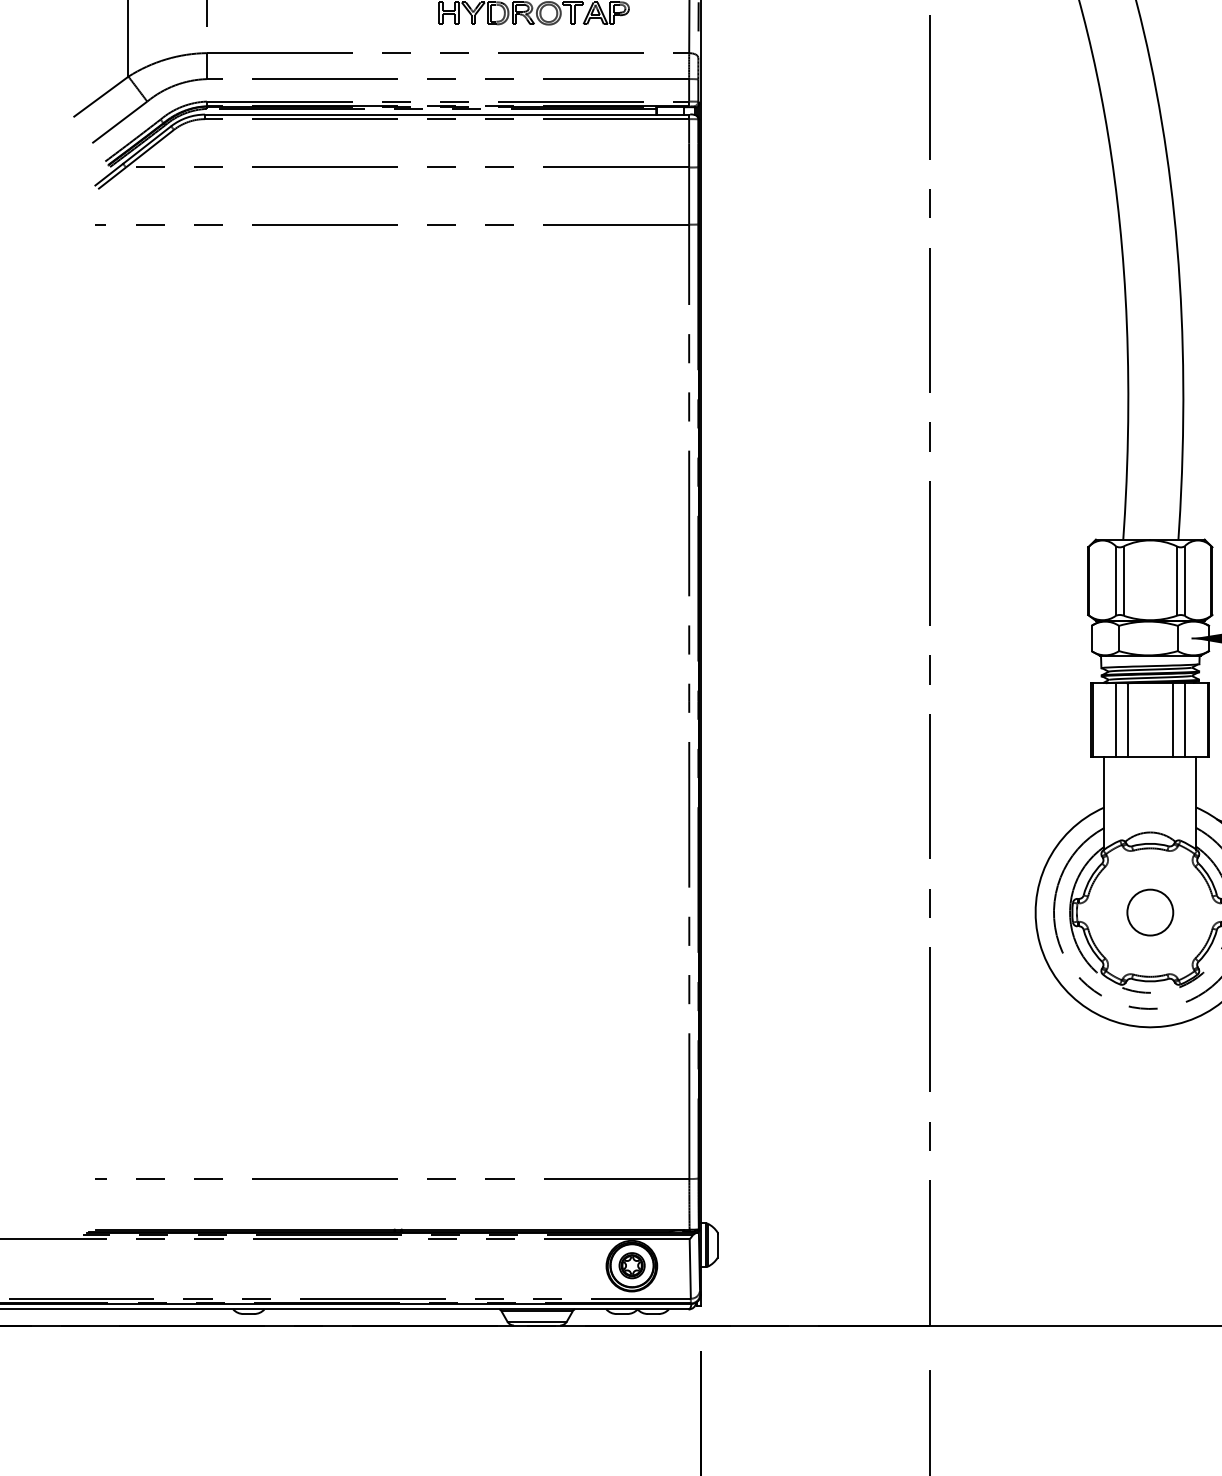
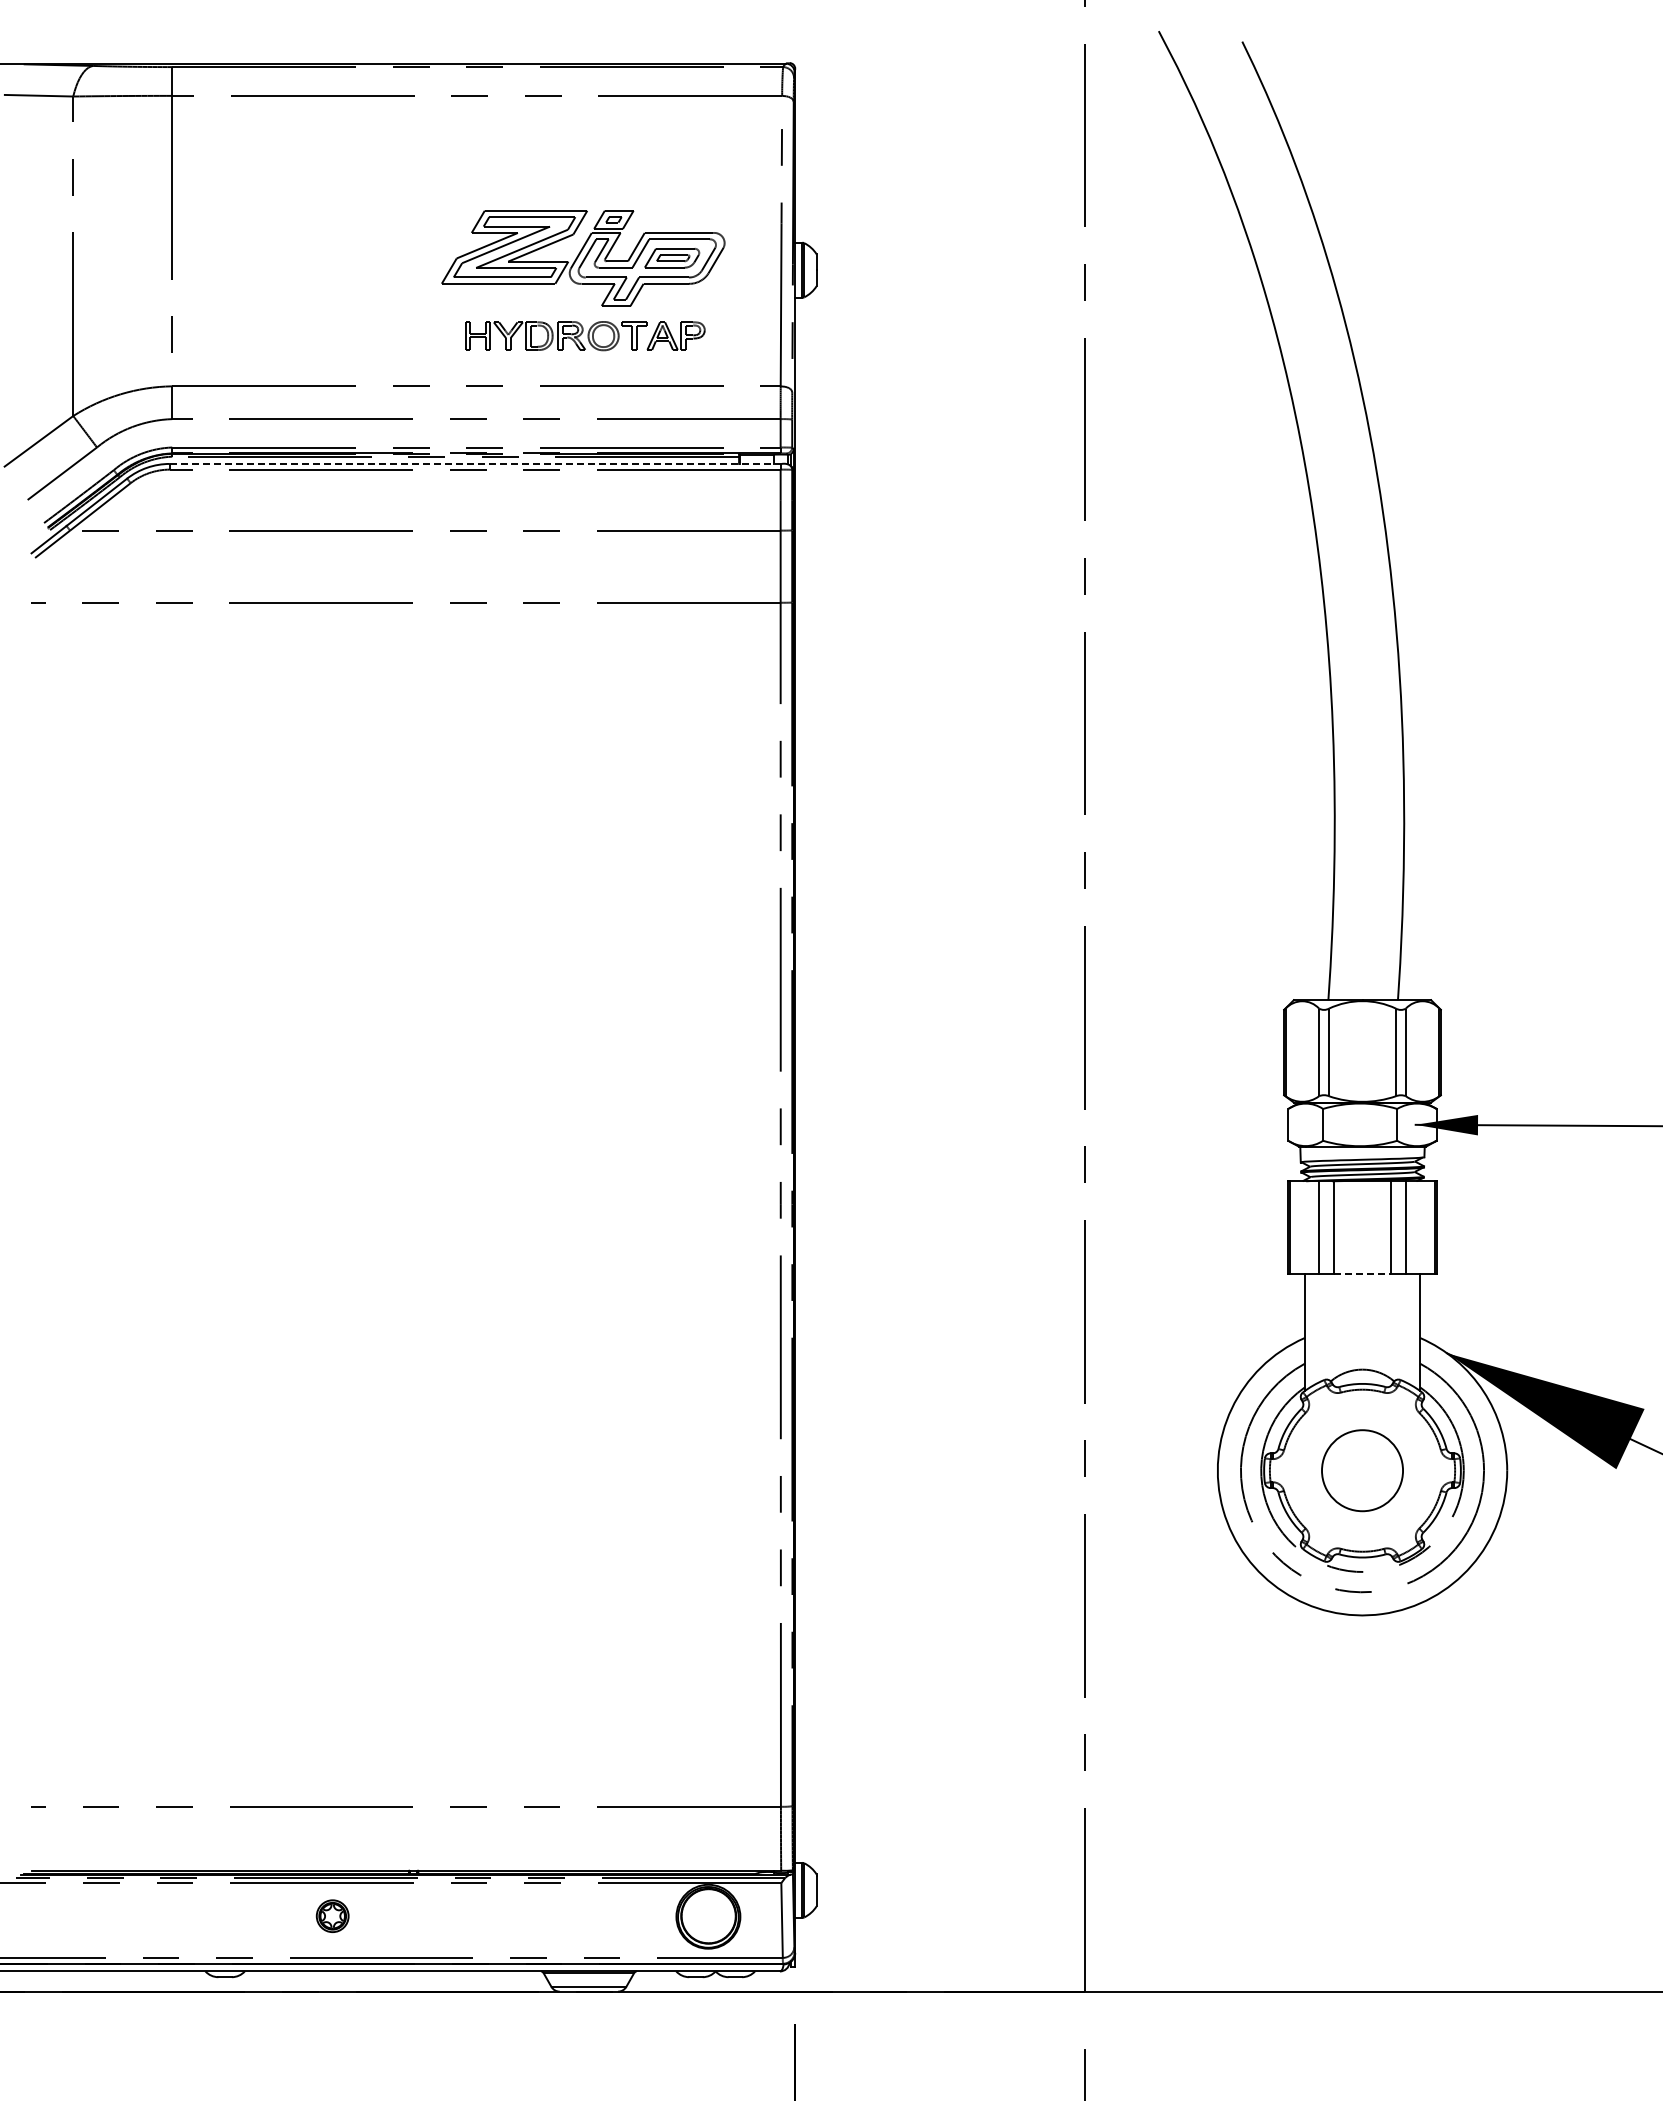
line: (447, 114) -> (475, 463), solid -> dashed
line: (1150, 756) -> (1362, 1273), solid -> dashed
circle: (1150, 912) -> (1362, 1470), size x1.4
part: (631, 1265) -> (332, 1915), moved

